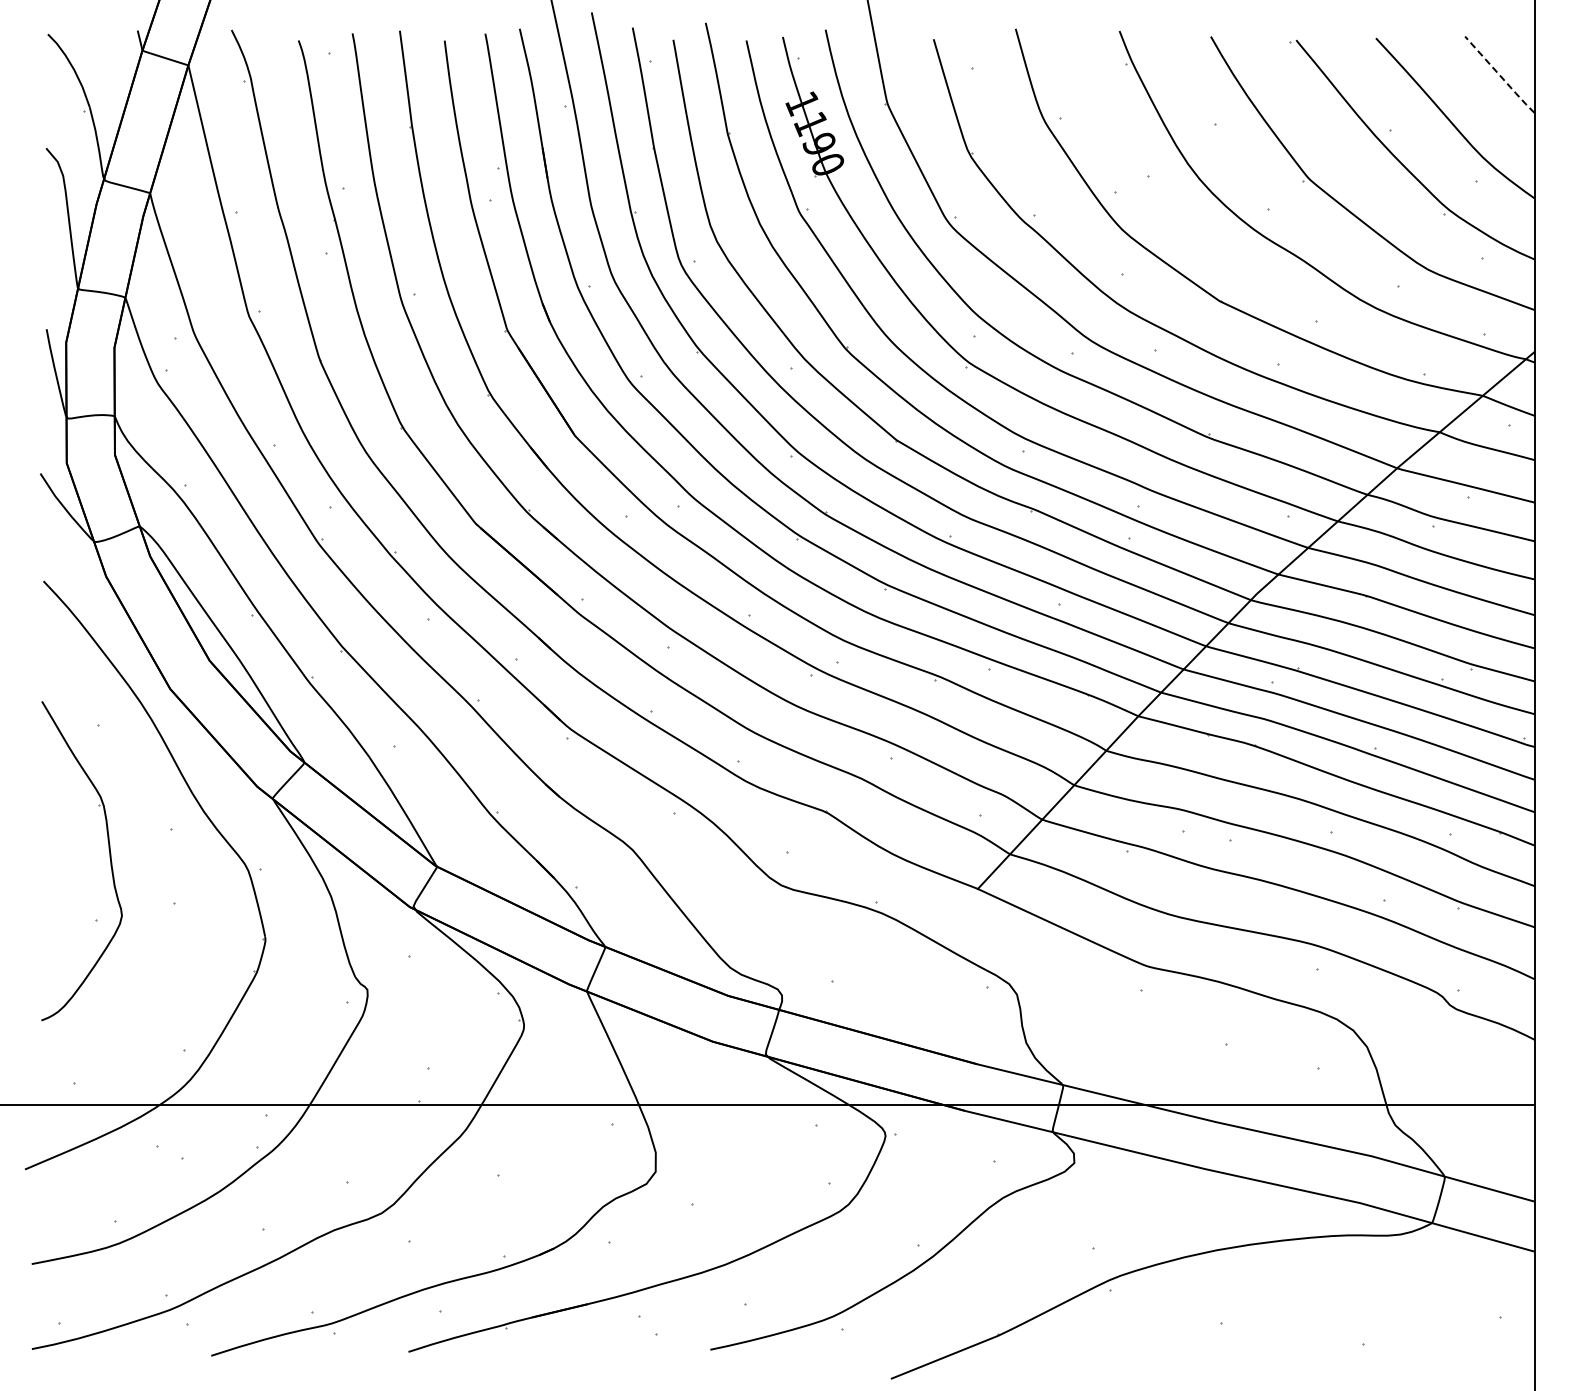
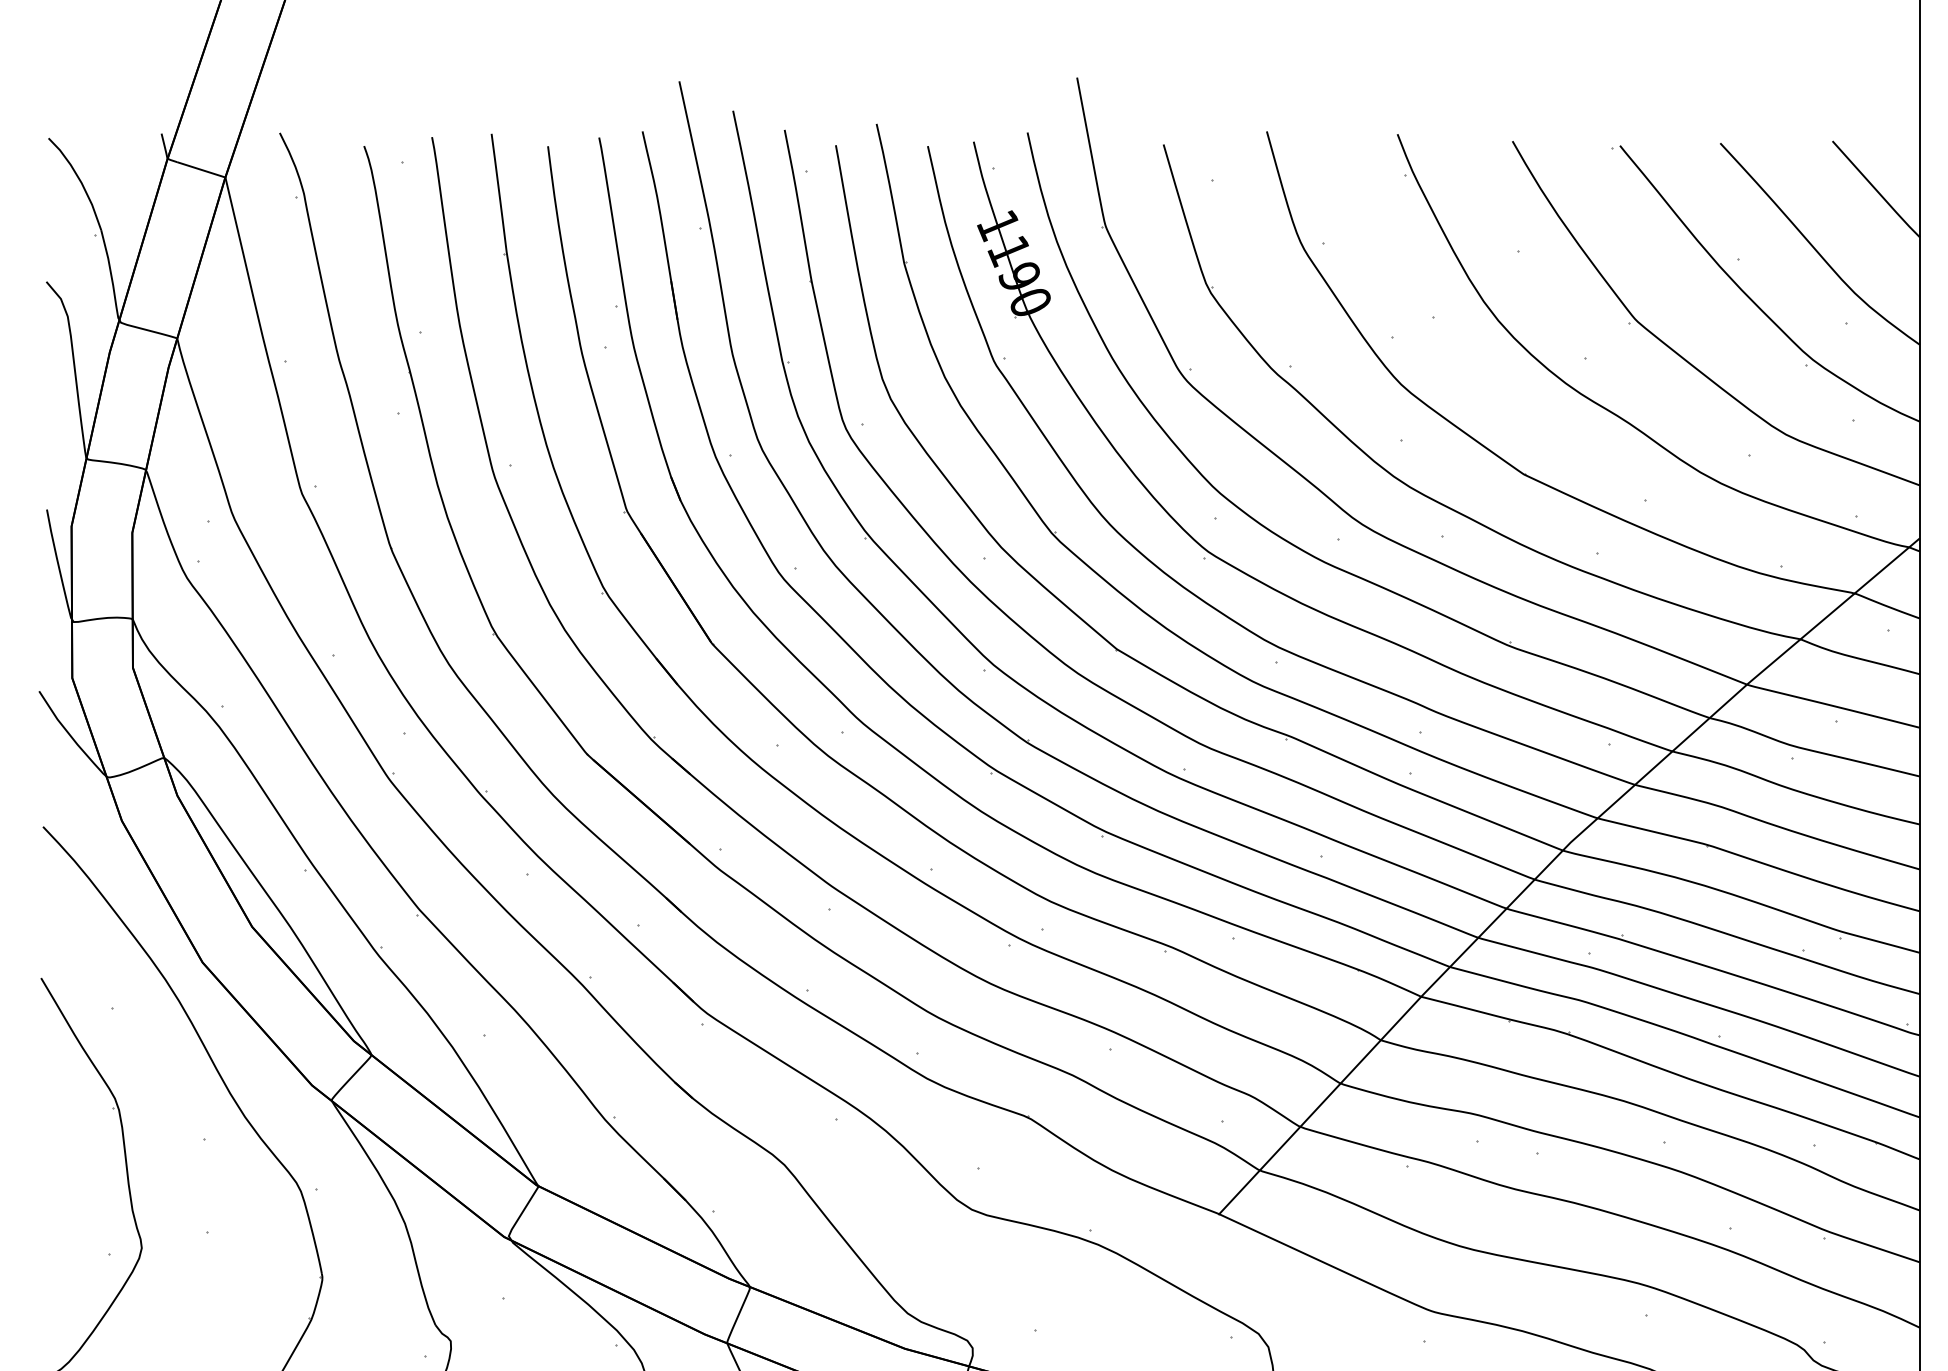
line: (1500, 75) -> (1877, 190), dashed -> solid

